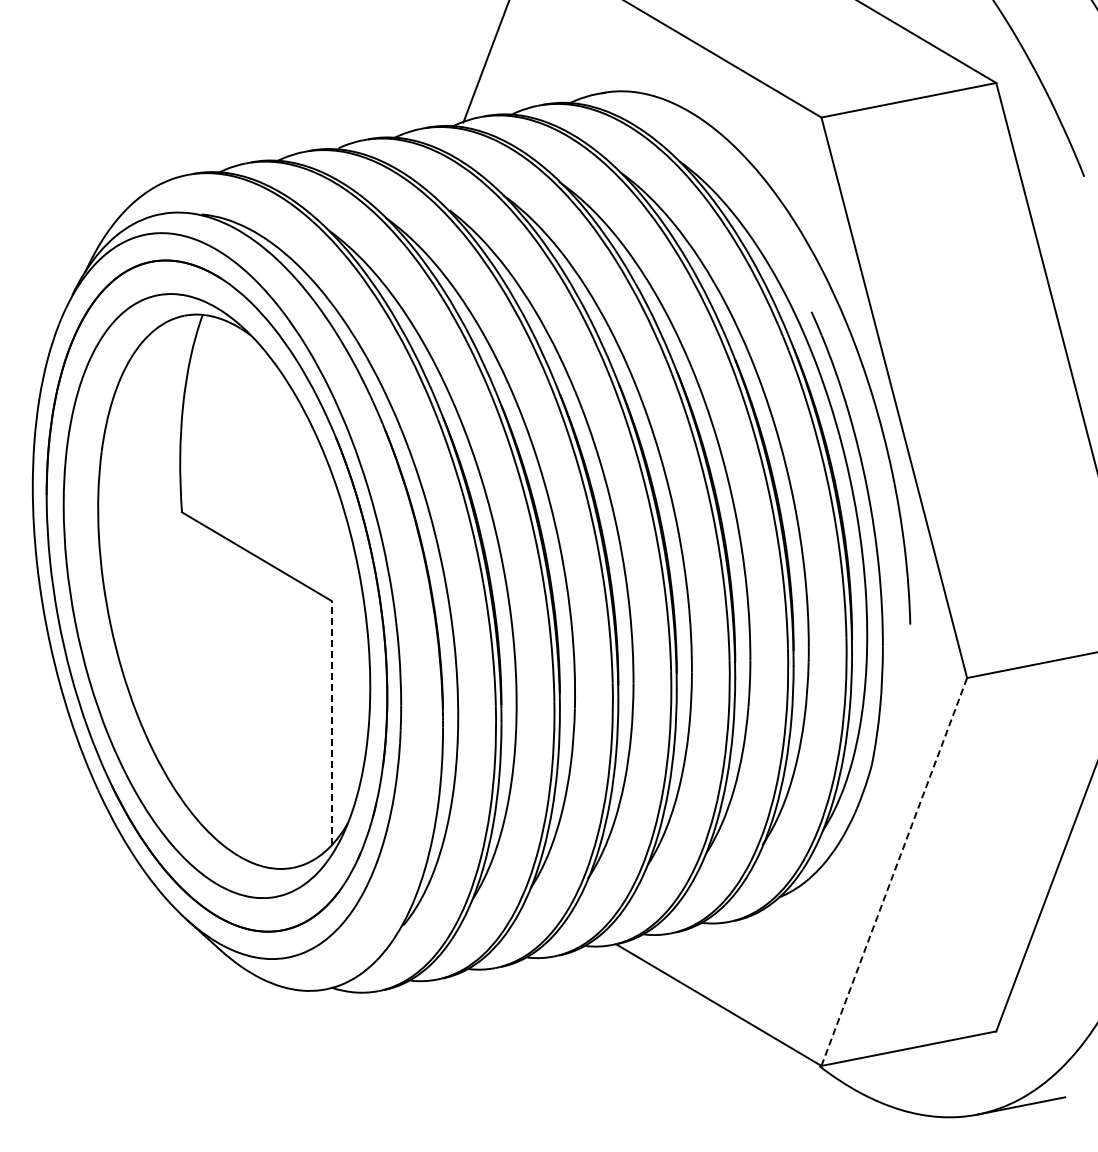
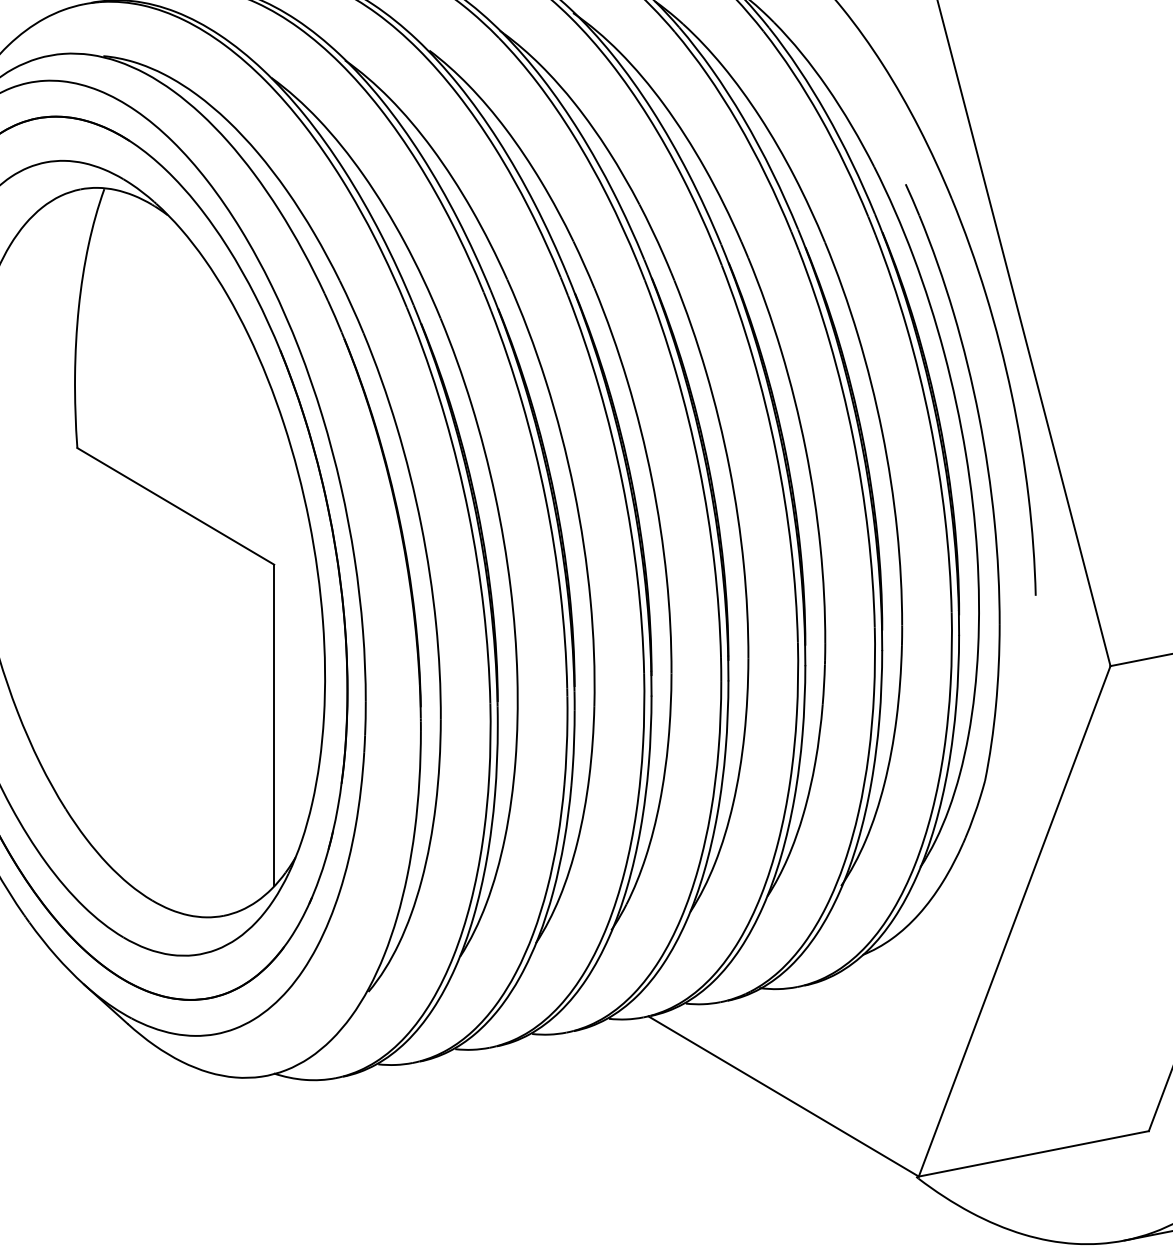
line: (331, 722) -> (274, 724), dashed -> solid
line: (894, 871) -> (1014, 920), dashed -> solid

